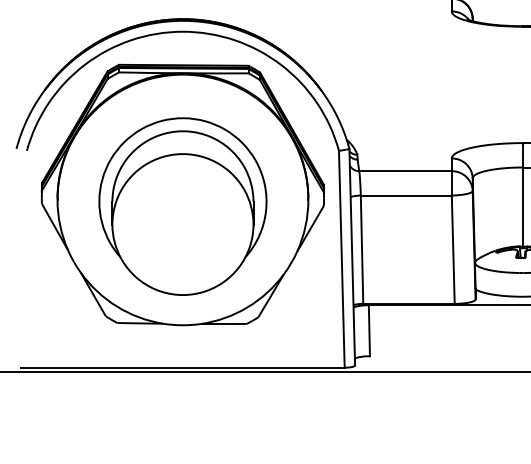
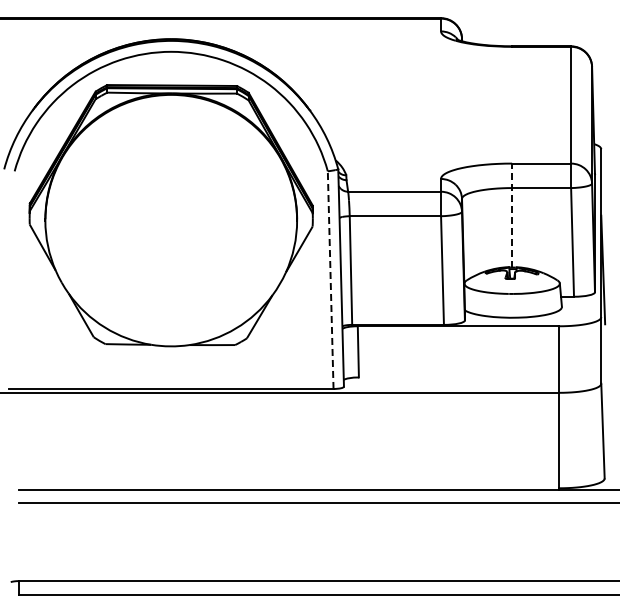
line: (523, 194) -> (512, 215), solid -> dashed
part: (183, 205) -> (171, 226), removed
line: (341, 259) -> (330, 280), solid -> dashed

